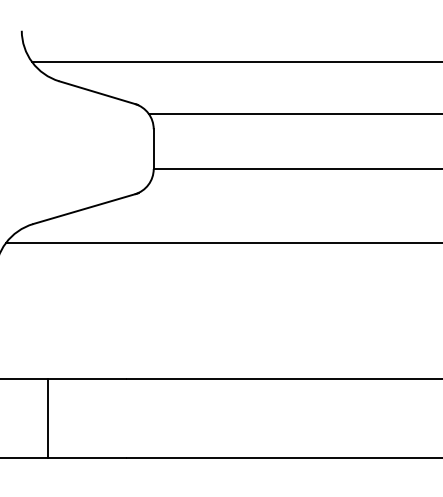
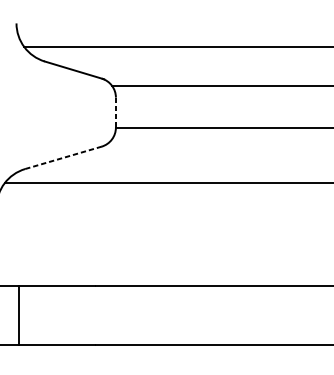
line: (153, 149) -> (115, 112), solid -> dashed
line: (86, 208) -> (65, 157), solid -> dashed
line: (48, 417) -> (19, 314), moved

